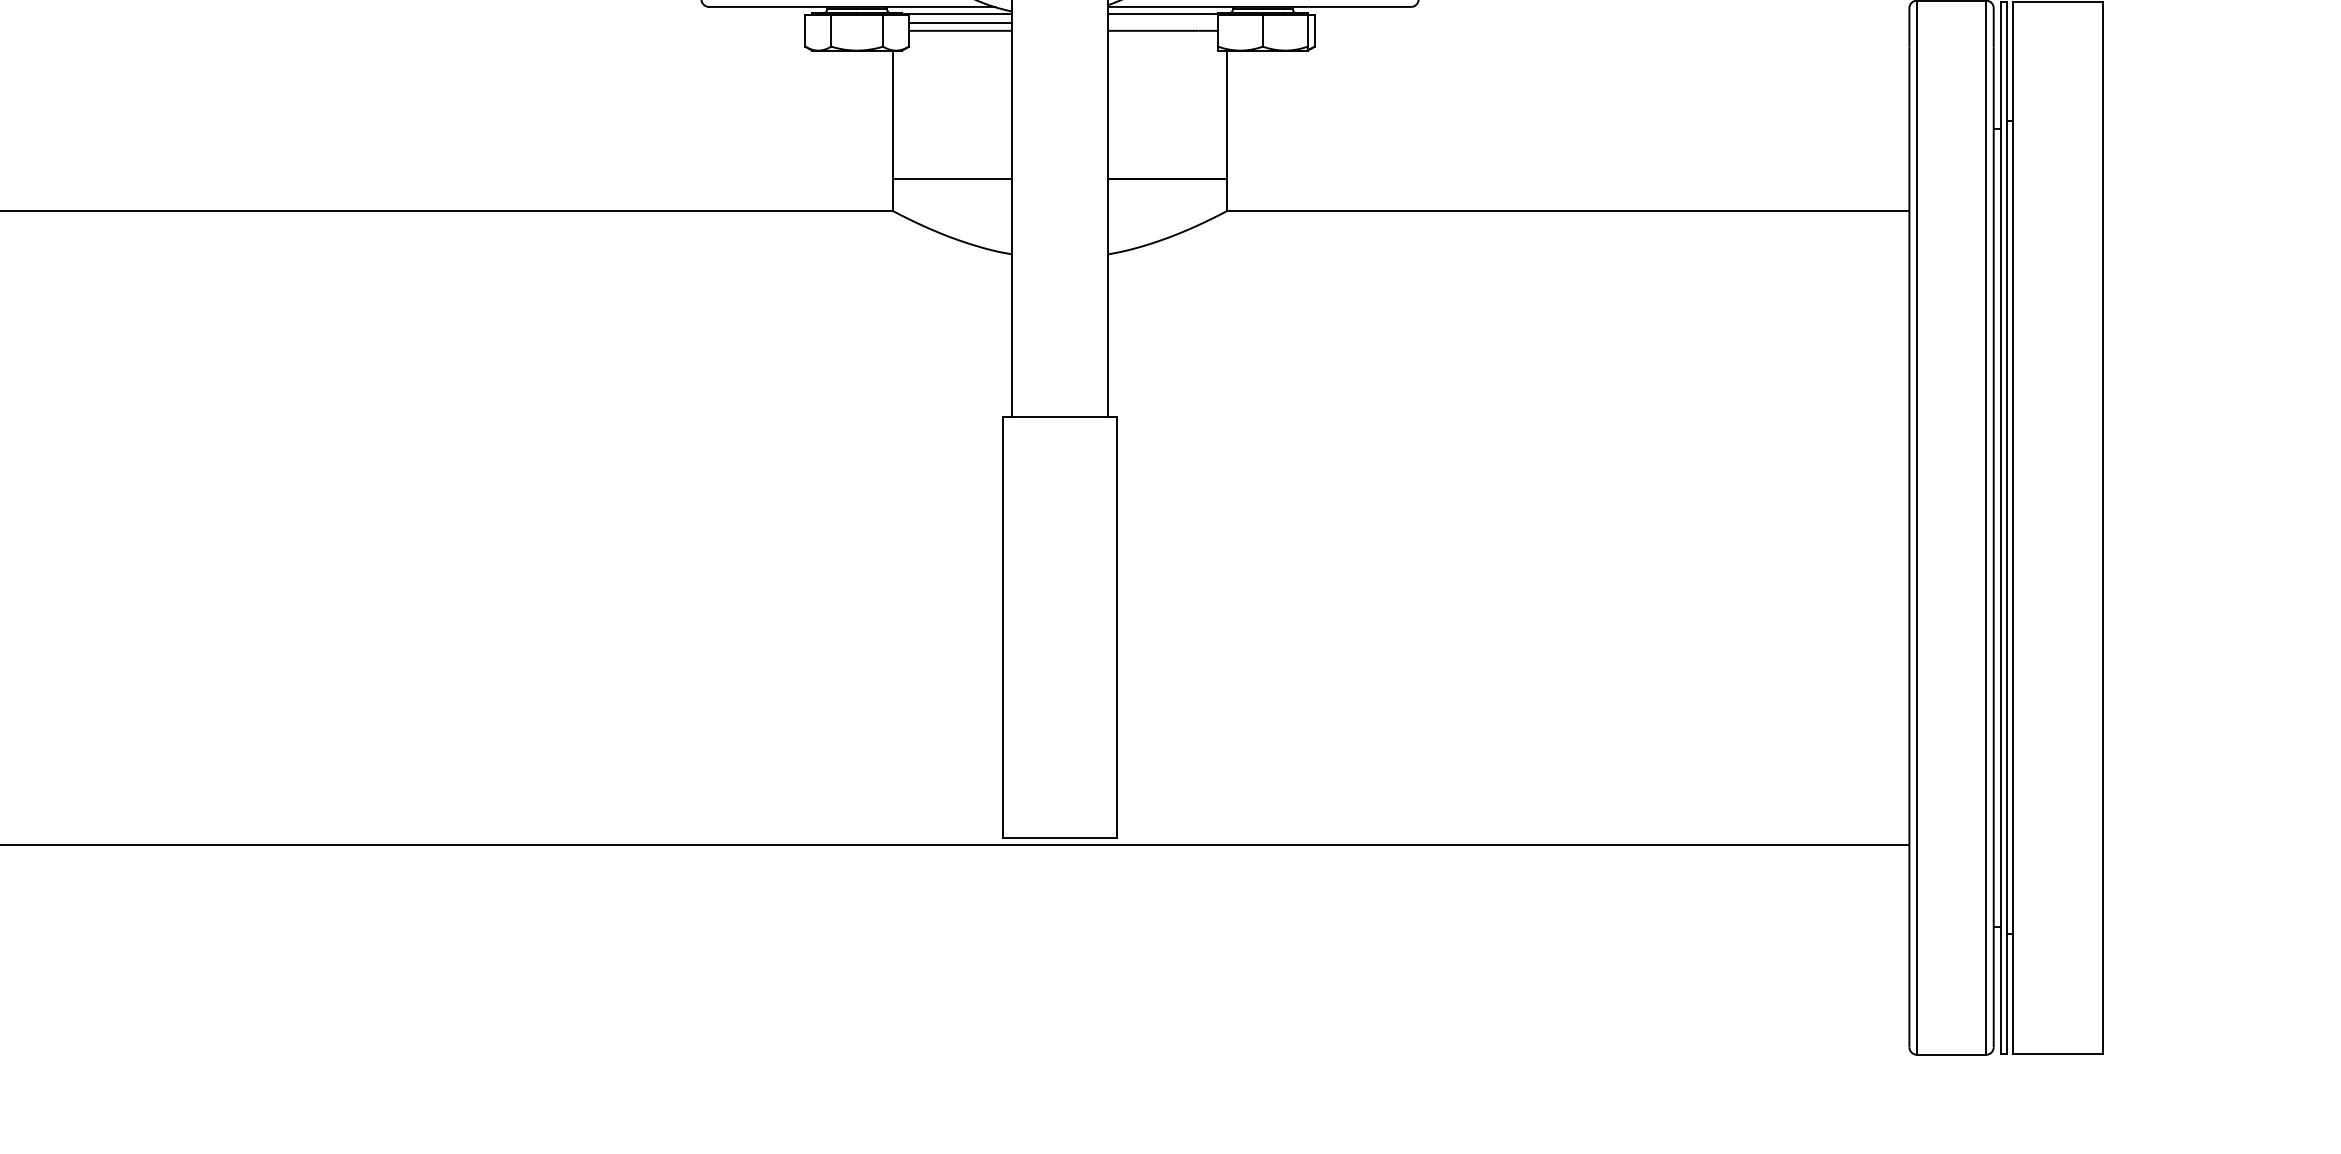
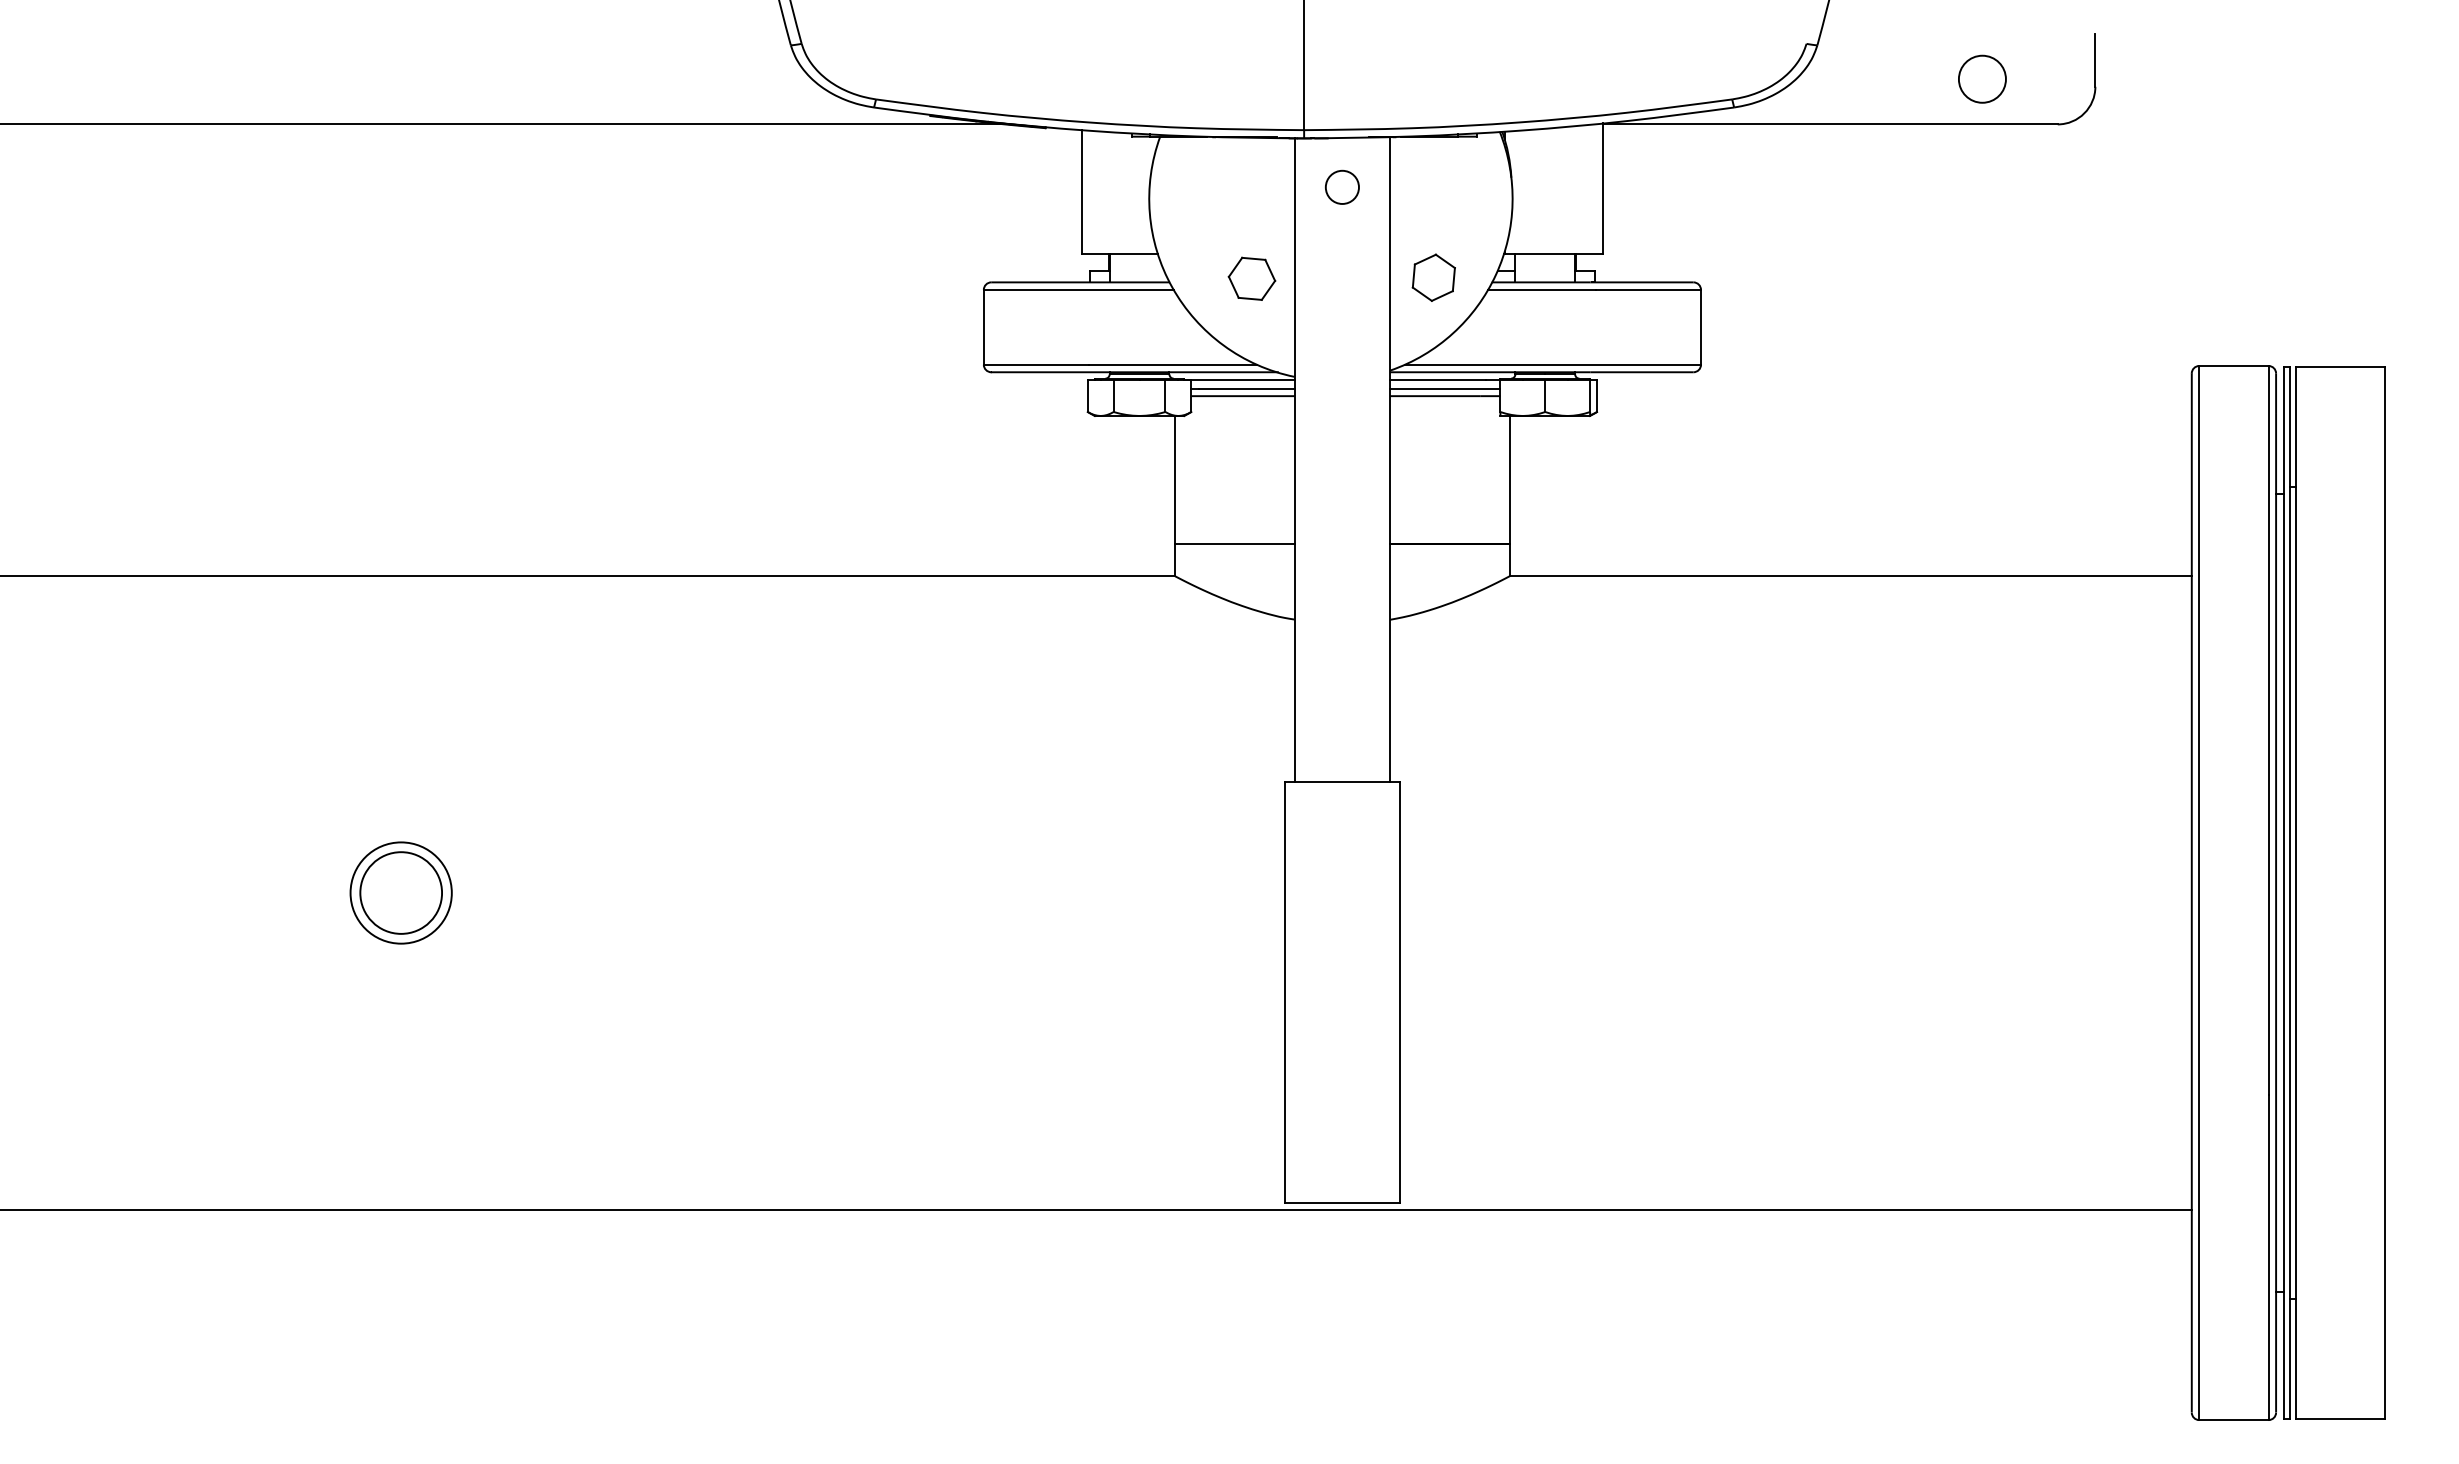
line: (1163, 23) -> (1445, 388), added
part: (118, 527) -> (400, 892), added

